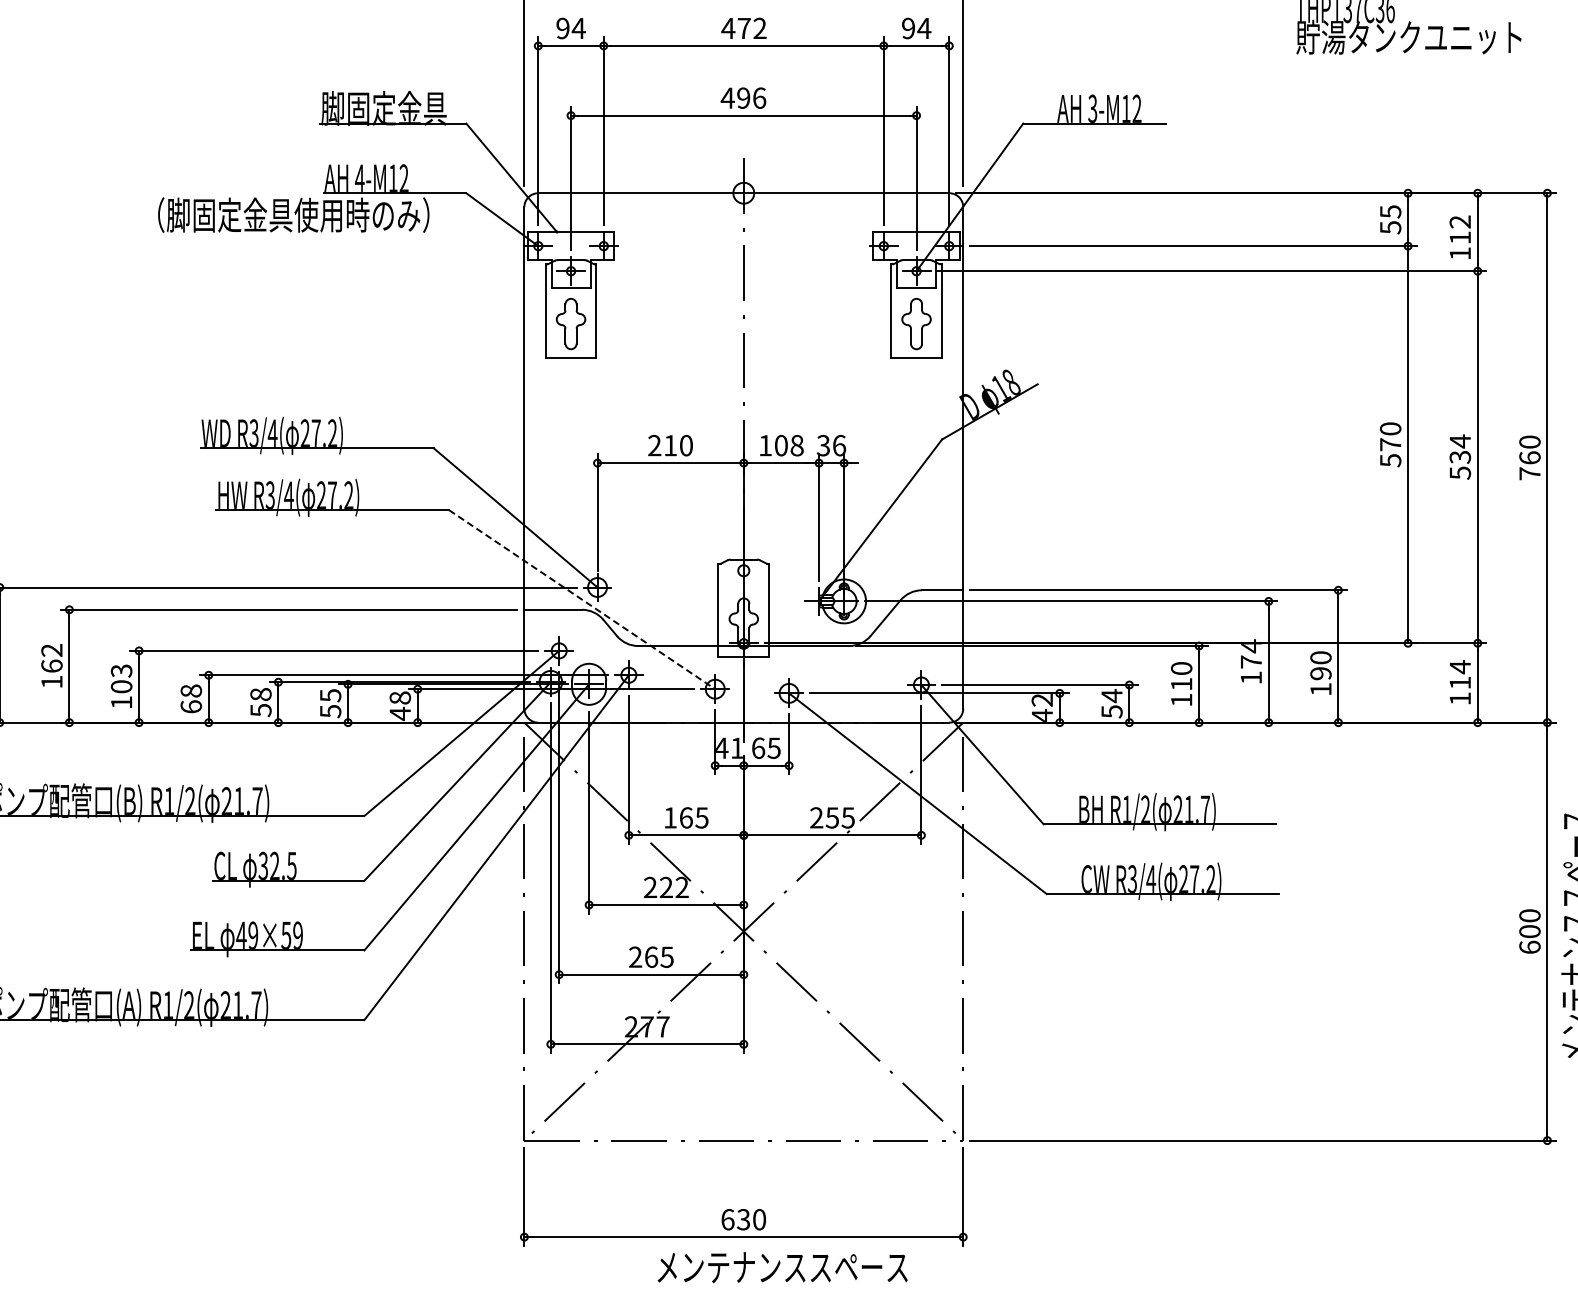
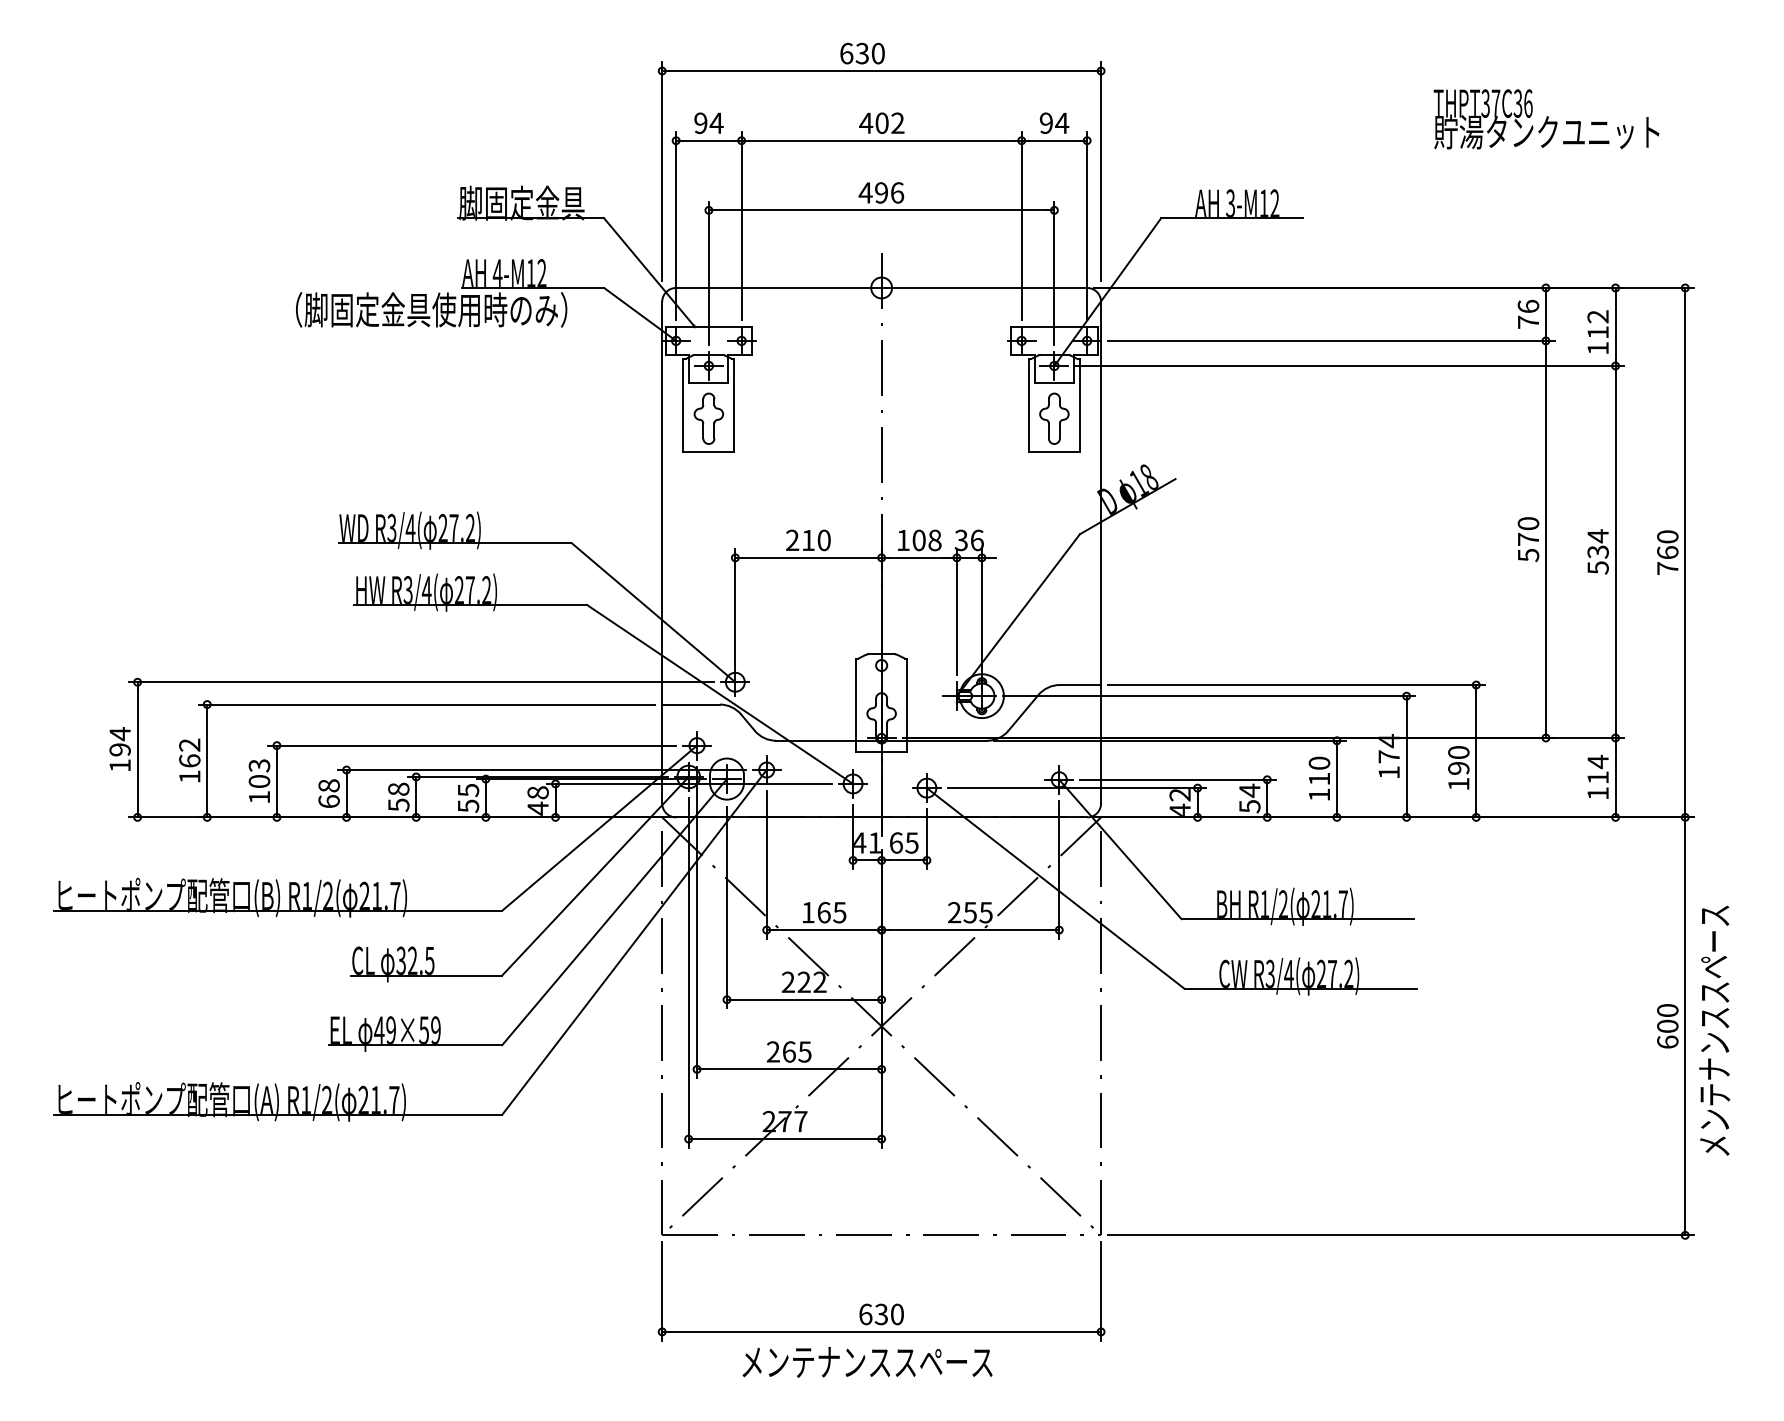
text: (743, 27) -> (881, 122), 472 -> 402
text: (1390, 219) -> (1528, 314), 55 -> 76
line: (582, 599) -> (720, 694), dashed -> solid
text: (782, 1267) -> (867, 1362), moved

